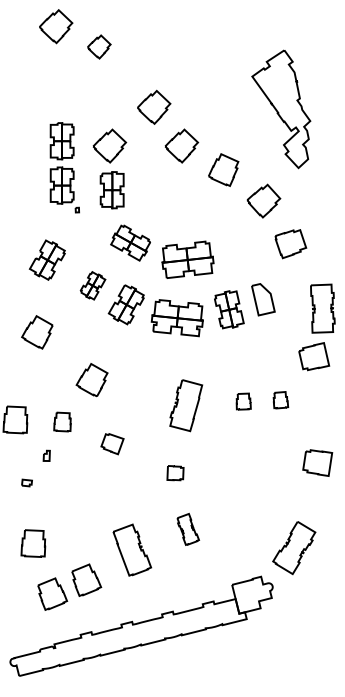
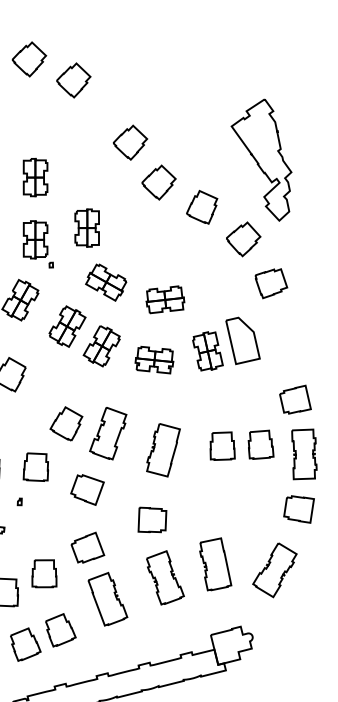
part: (99, 46) -> (74, 79), size x1.43
part: (281, 109) -> (261, 160), moved
part: (109, 145) -> (84, 181), removed
part: (64, 189) -> (37, 243), moved
part: (188, 259) -> (165, 299), size x0.71
part: (92, 285) -> (66, 326), size x1.43
part: (263, 299) -> (243, 340), size x1.43
part: (322, 308) -> (304, 454), moved
part: (177, 318) -> (154, 360), size x0.71
part: (132, 389) -> (108, 433), added
part: (280, 399) -> (260, 443), size x1.67
part: (243, 401) -> (222, 445), size x1.67
part: (62, 421) -> (35, 466), size x1.43
part: (112, 443) -> (87, 489), size x1.43
part: (46, 455) -> (19, 501), size x0.62
part: (175, 472) -> (152, 519), size x1.67
part: (112, 499) -> (87, 547), added
part: (236, 516) -> (215, 564), added
part: (70, 525) -> (44, 573), added
part: (188, 529) -> (165, 577), size x1.67
part: (294, 548) -> (275, 570), moved

